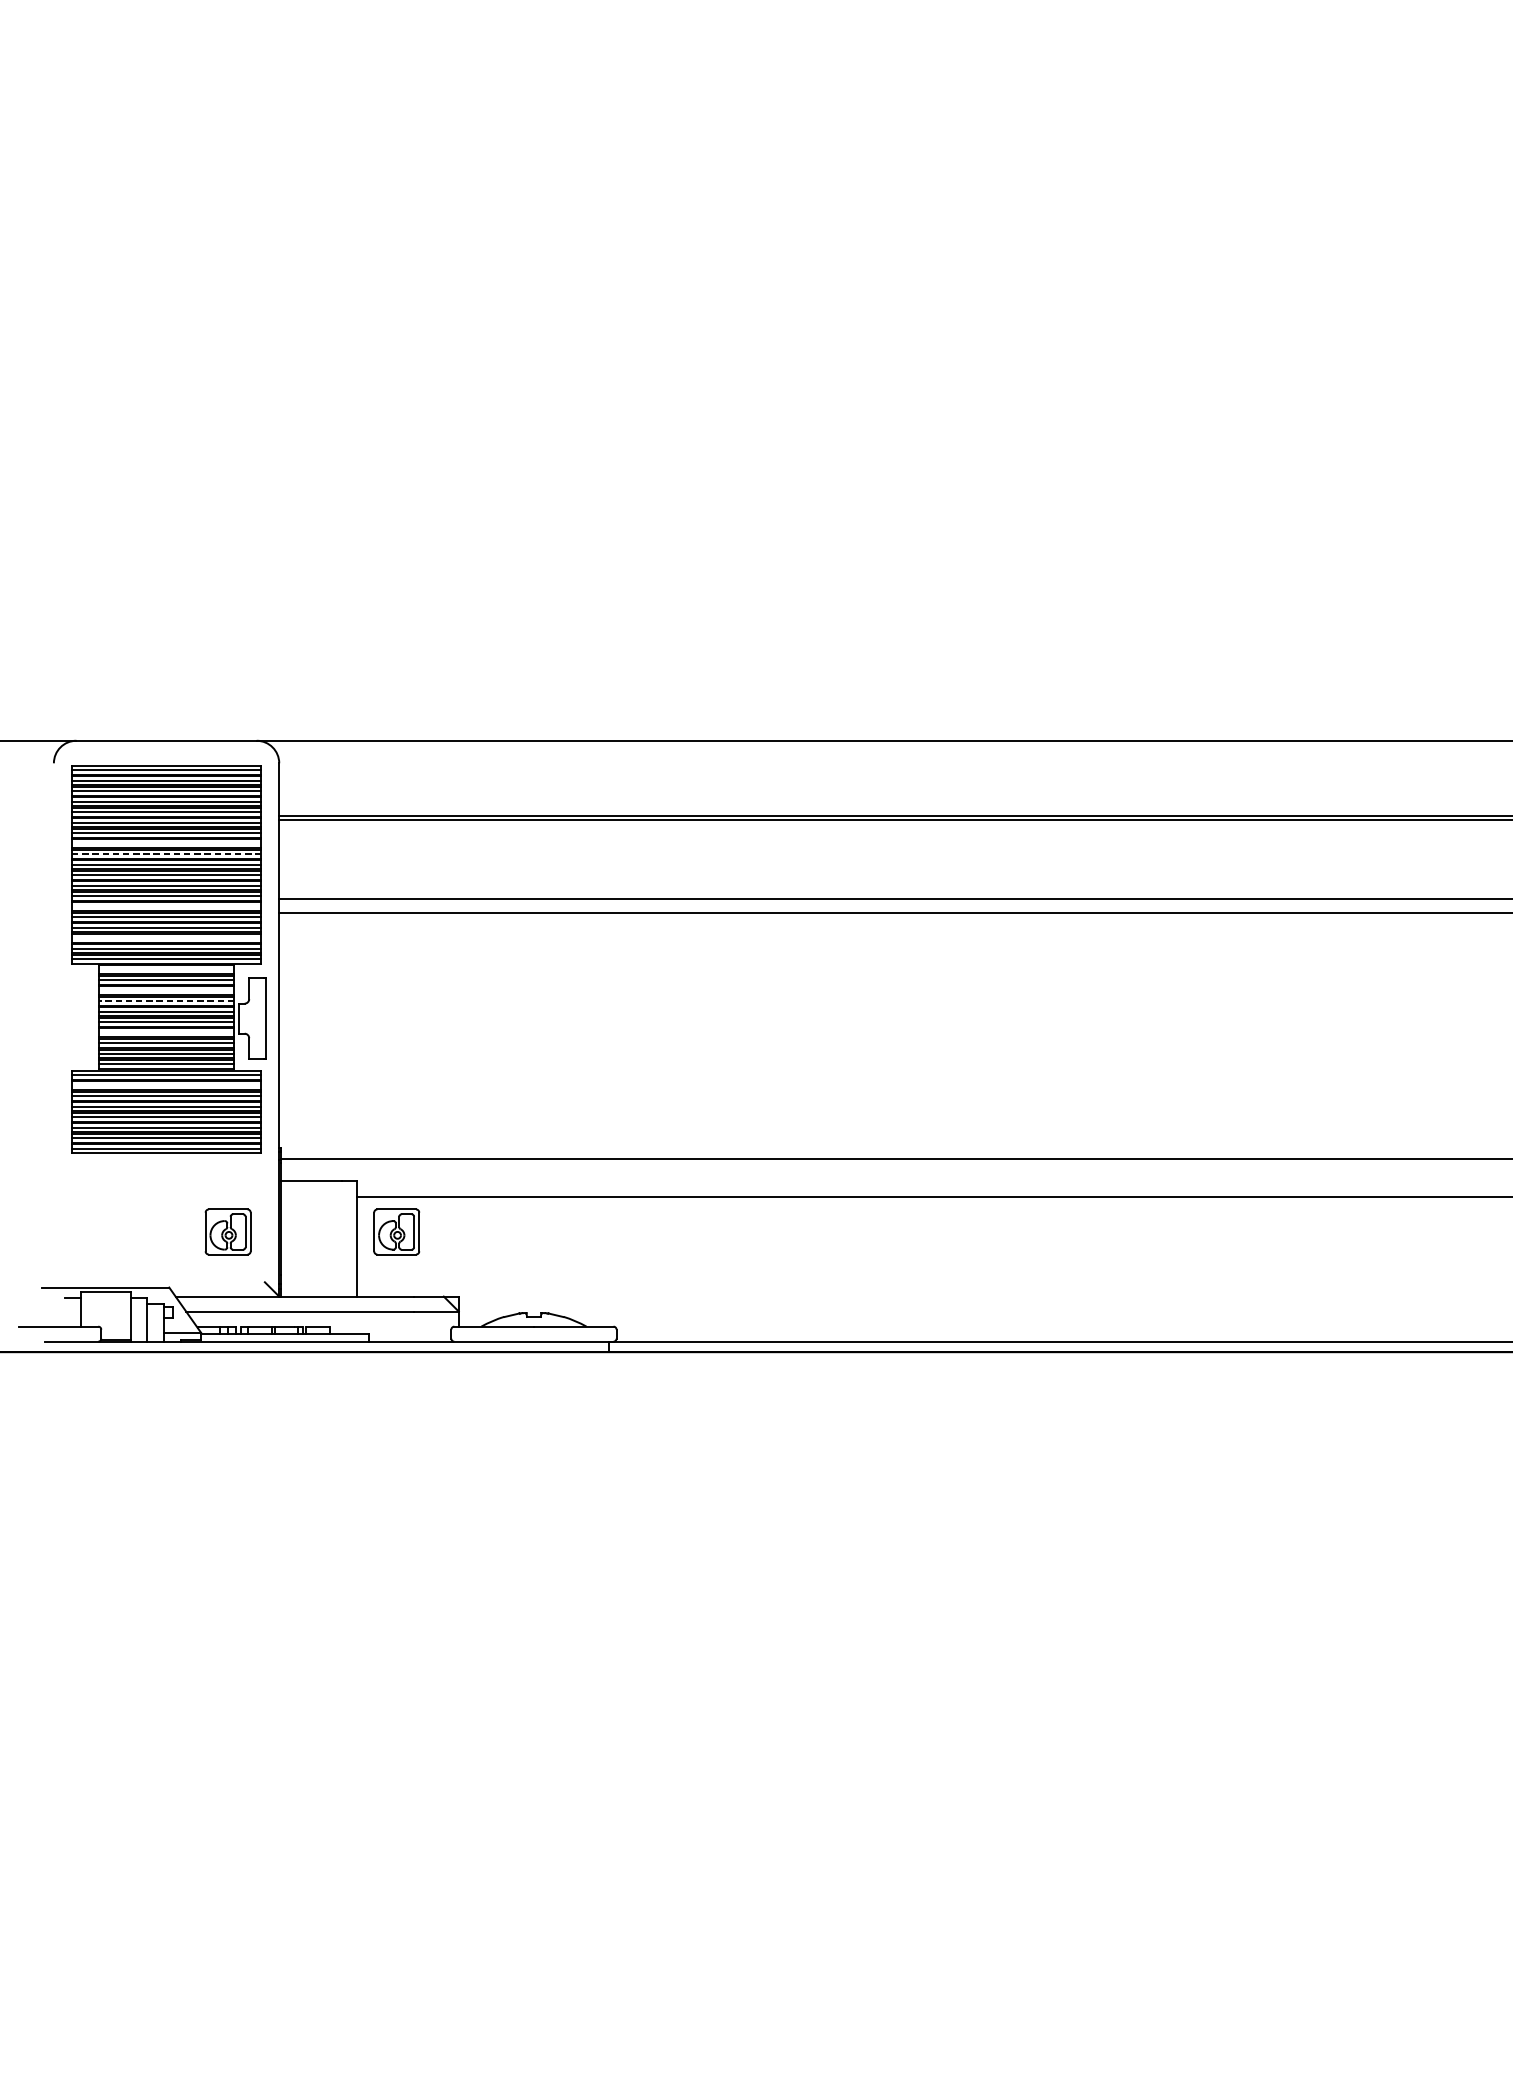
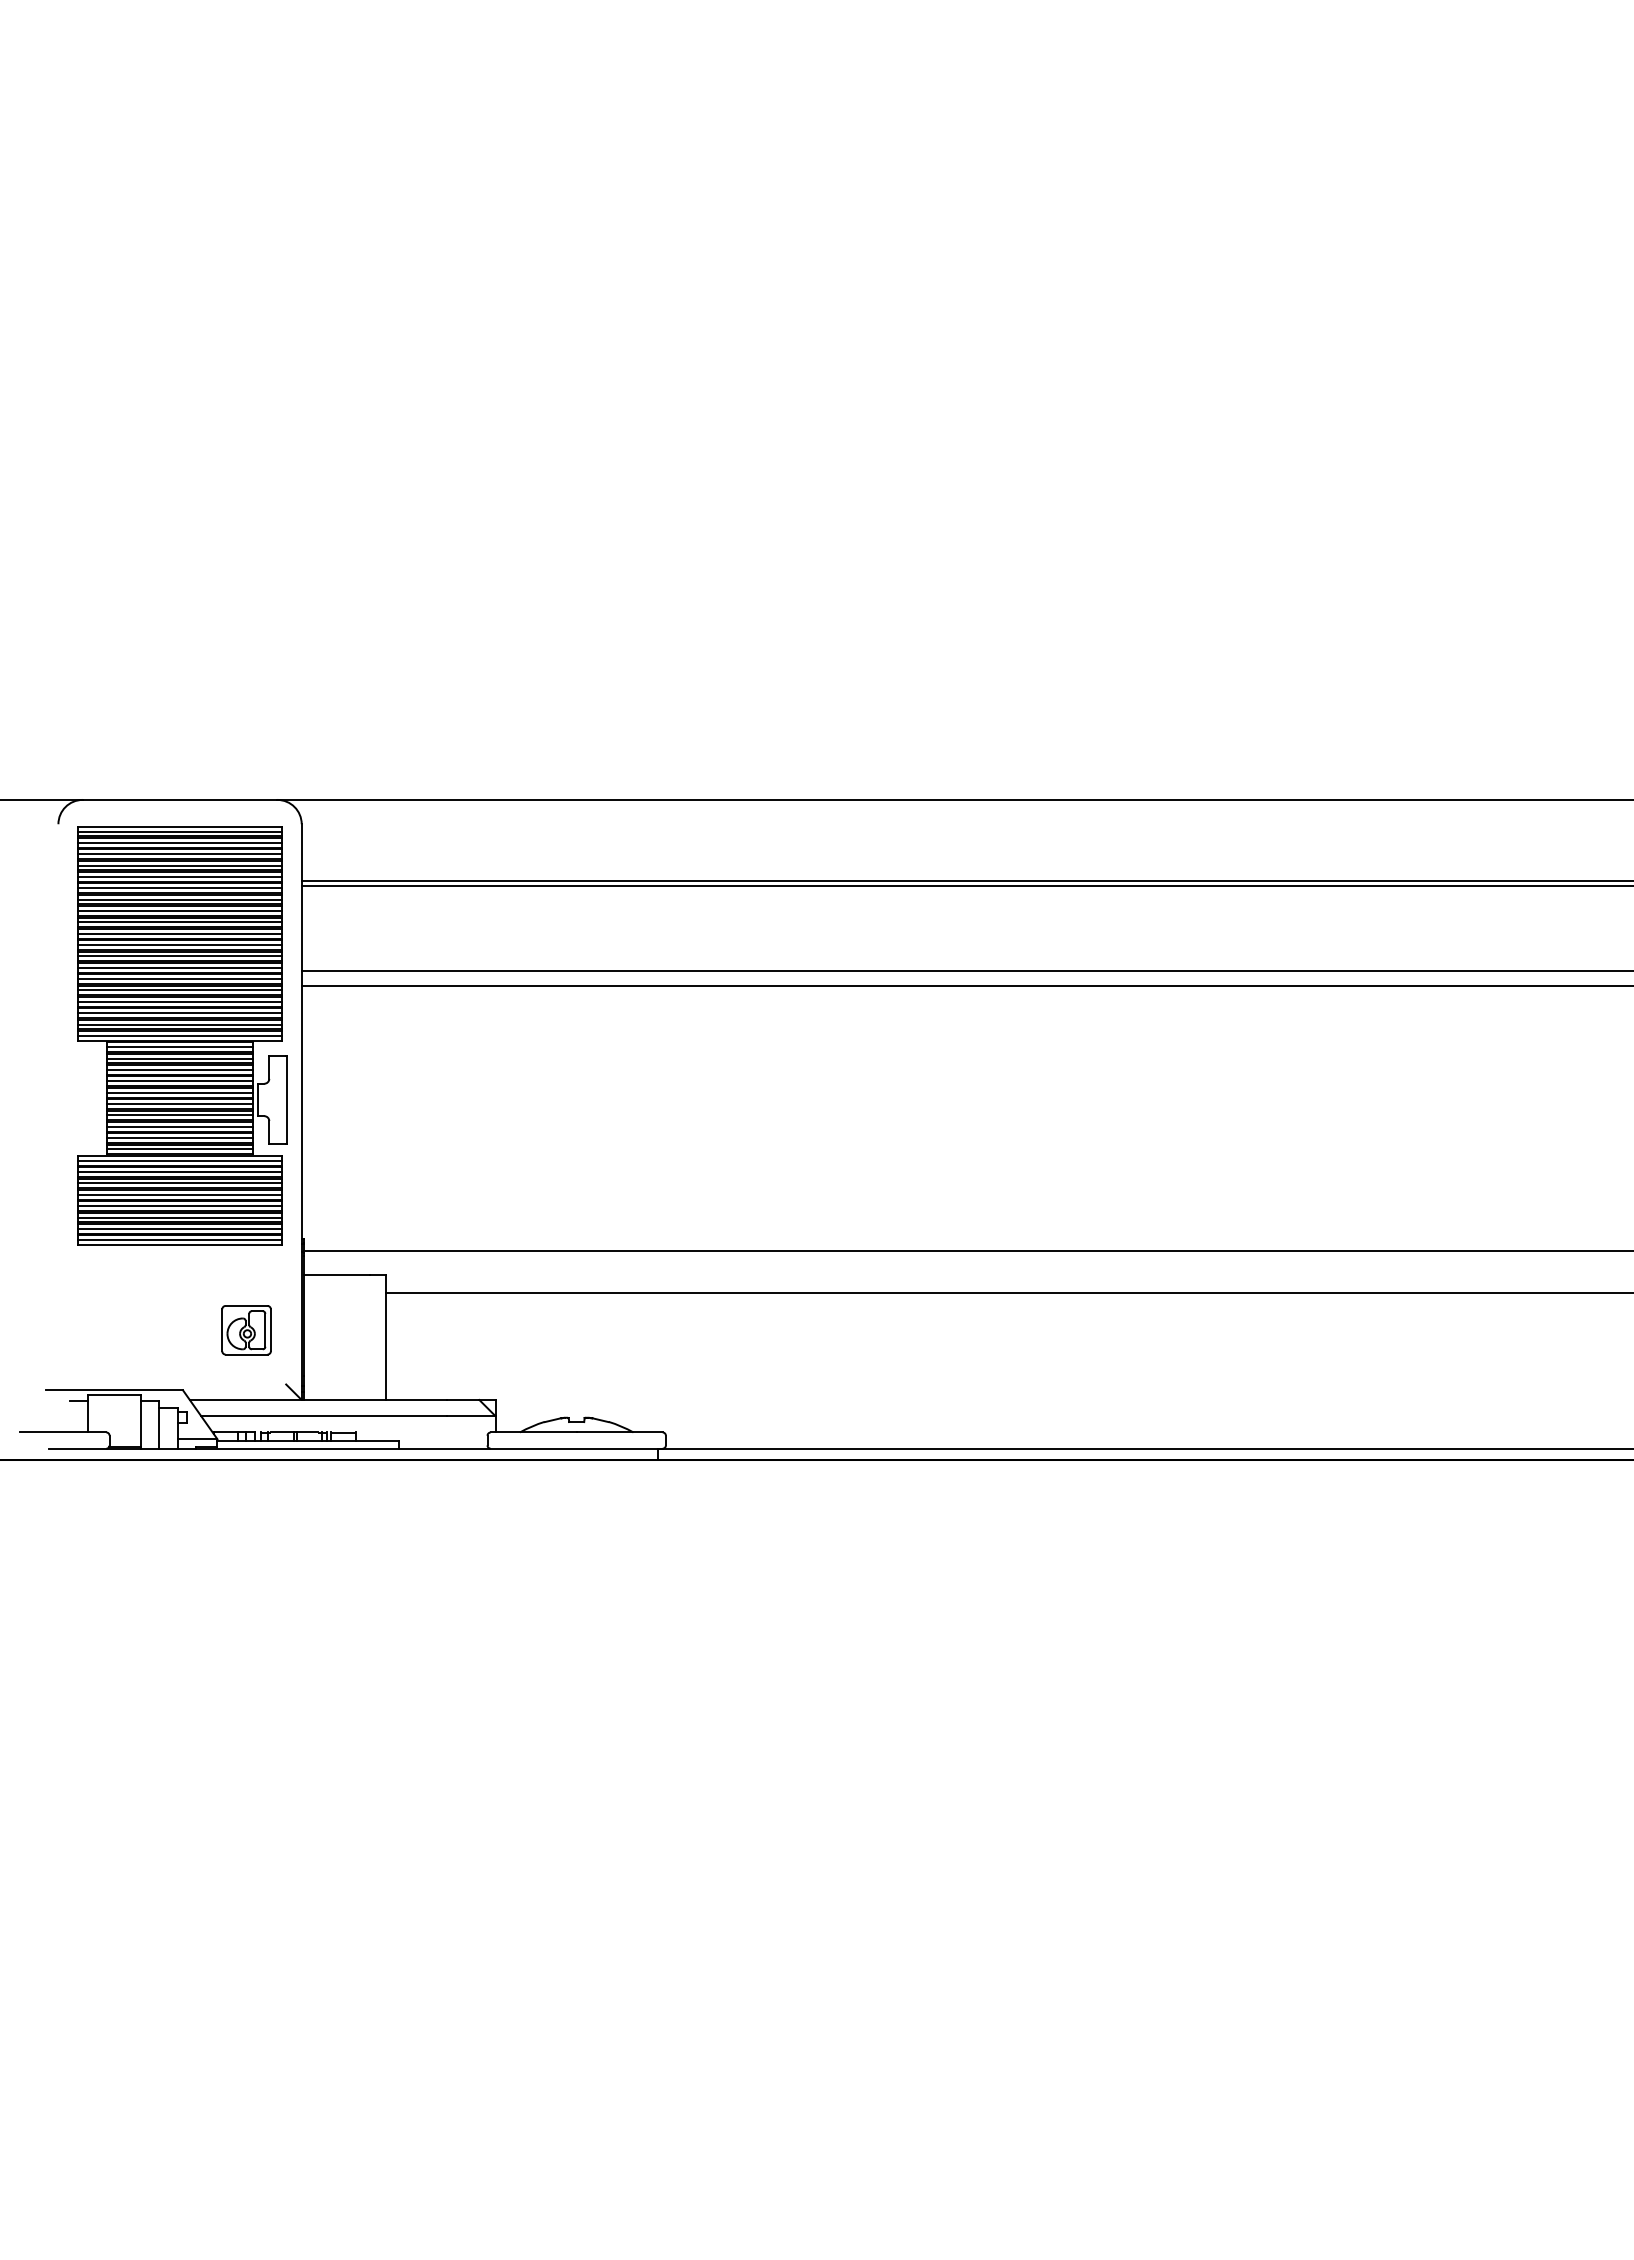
line: (166, 844) -> (179, 911), added
line: (166, 854) -> (180, 922), dashed -> solid
line: (166, 907) -> (179, 979), added
line: (166, 938) -> (179, 1013), added
line: (166, 970) -> (180, 1047), added
line: (166, 990) -> (180, 1069), added
line: (166, 1001) -> (180, 1081), dashed -> solid
line: (166, 1033) -> (180, 1115), added
line: (166, 1085) -> (179, 1172), added
part: (396, 1232) -> (428, 1330), removed

